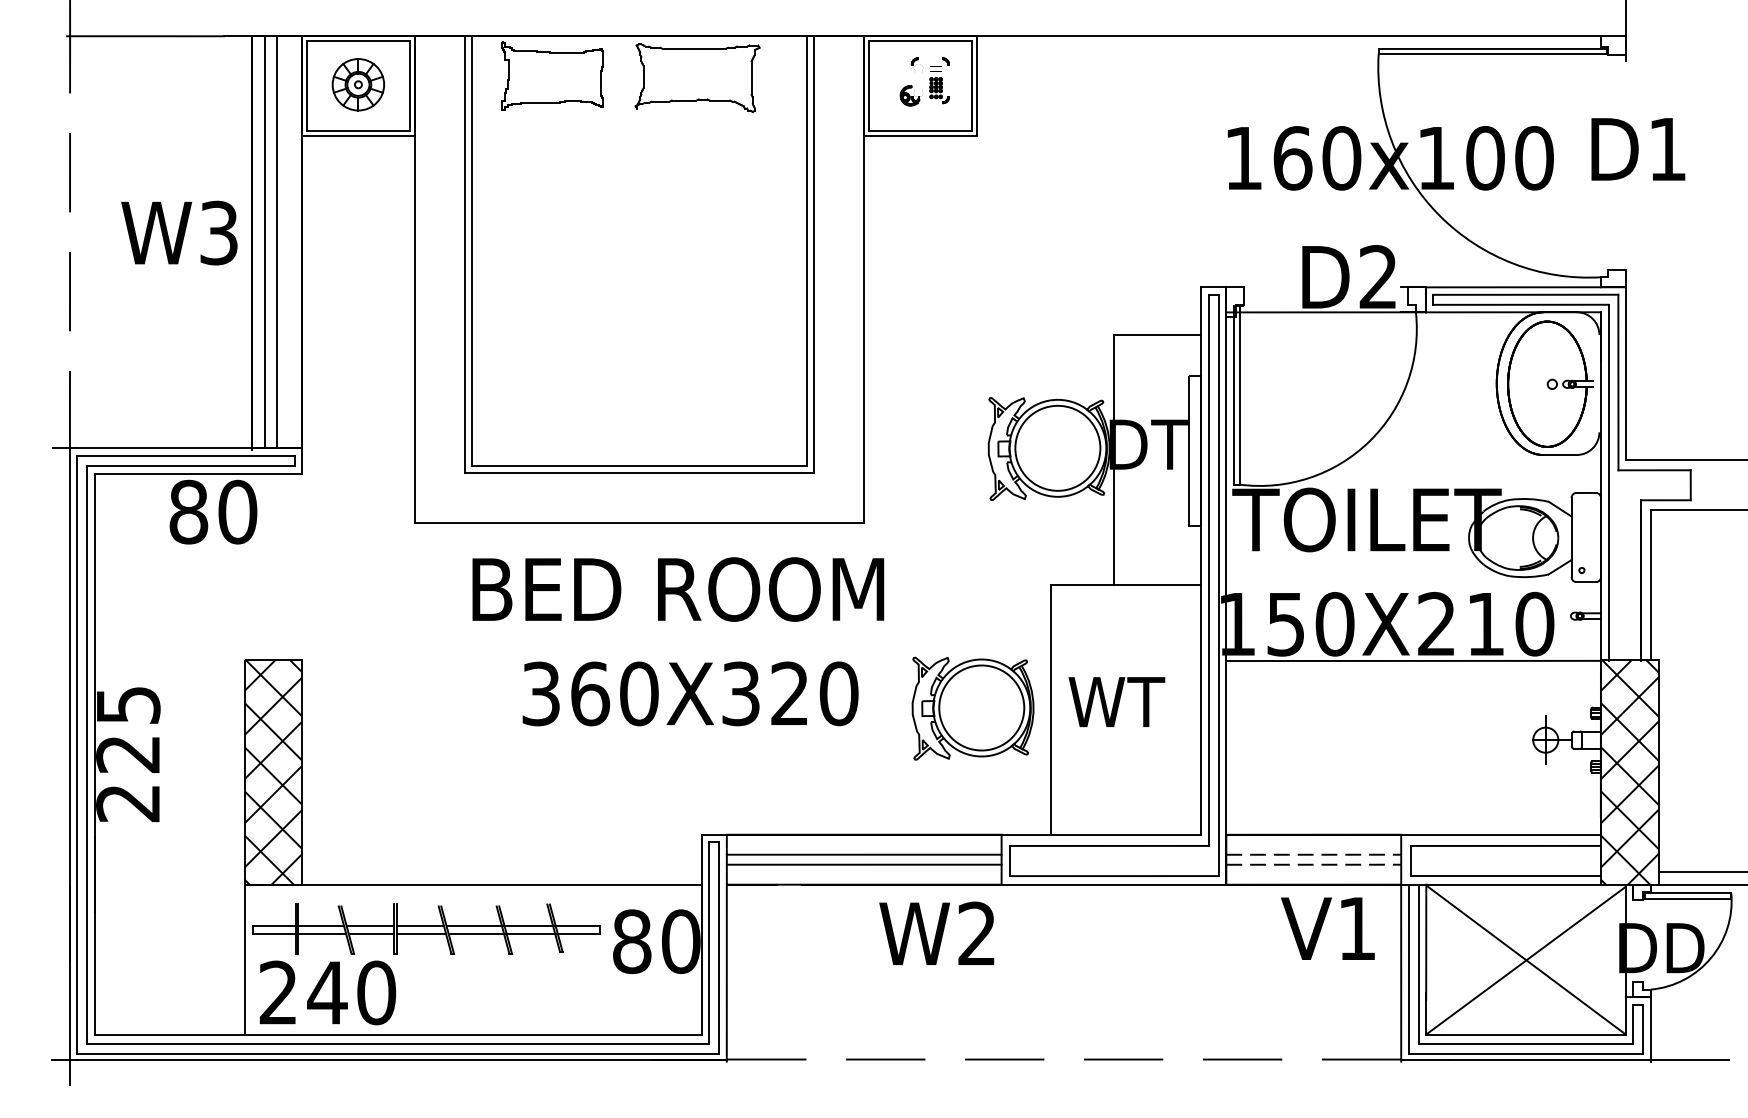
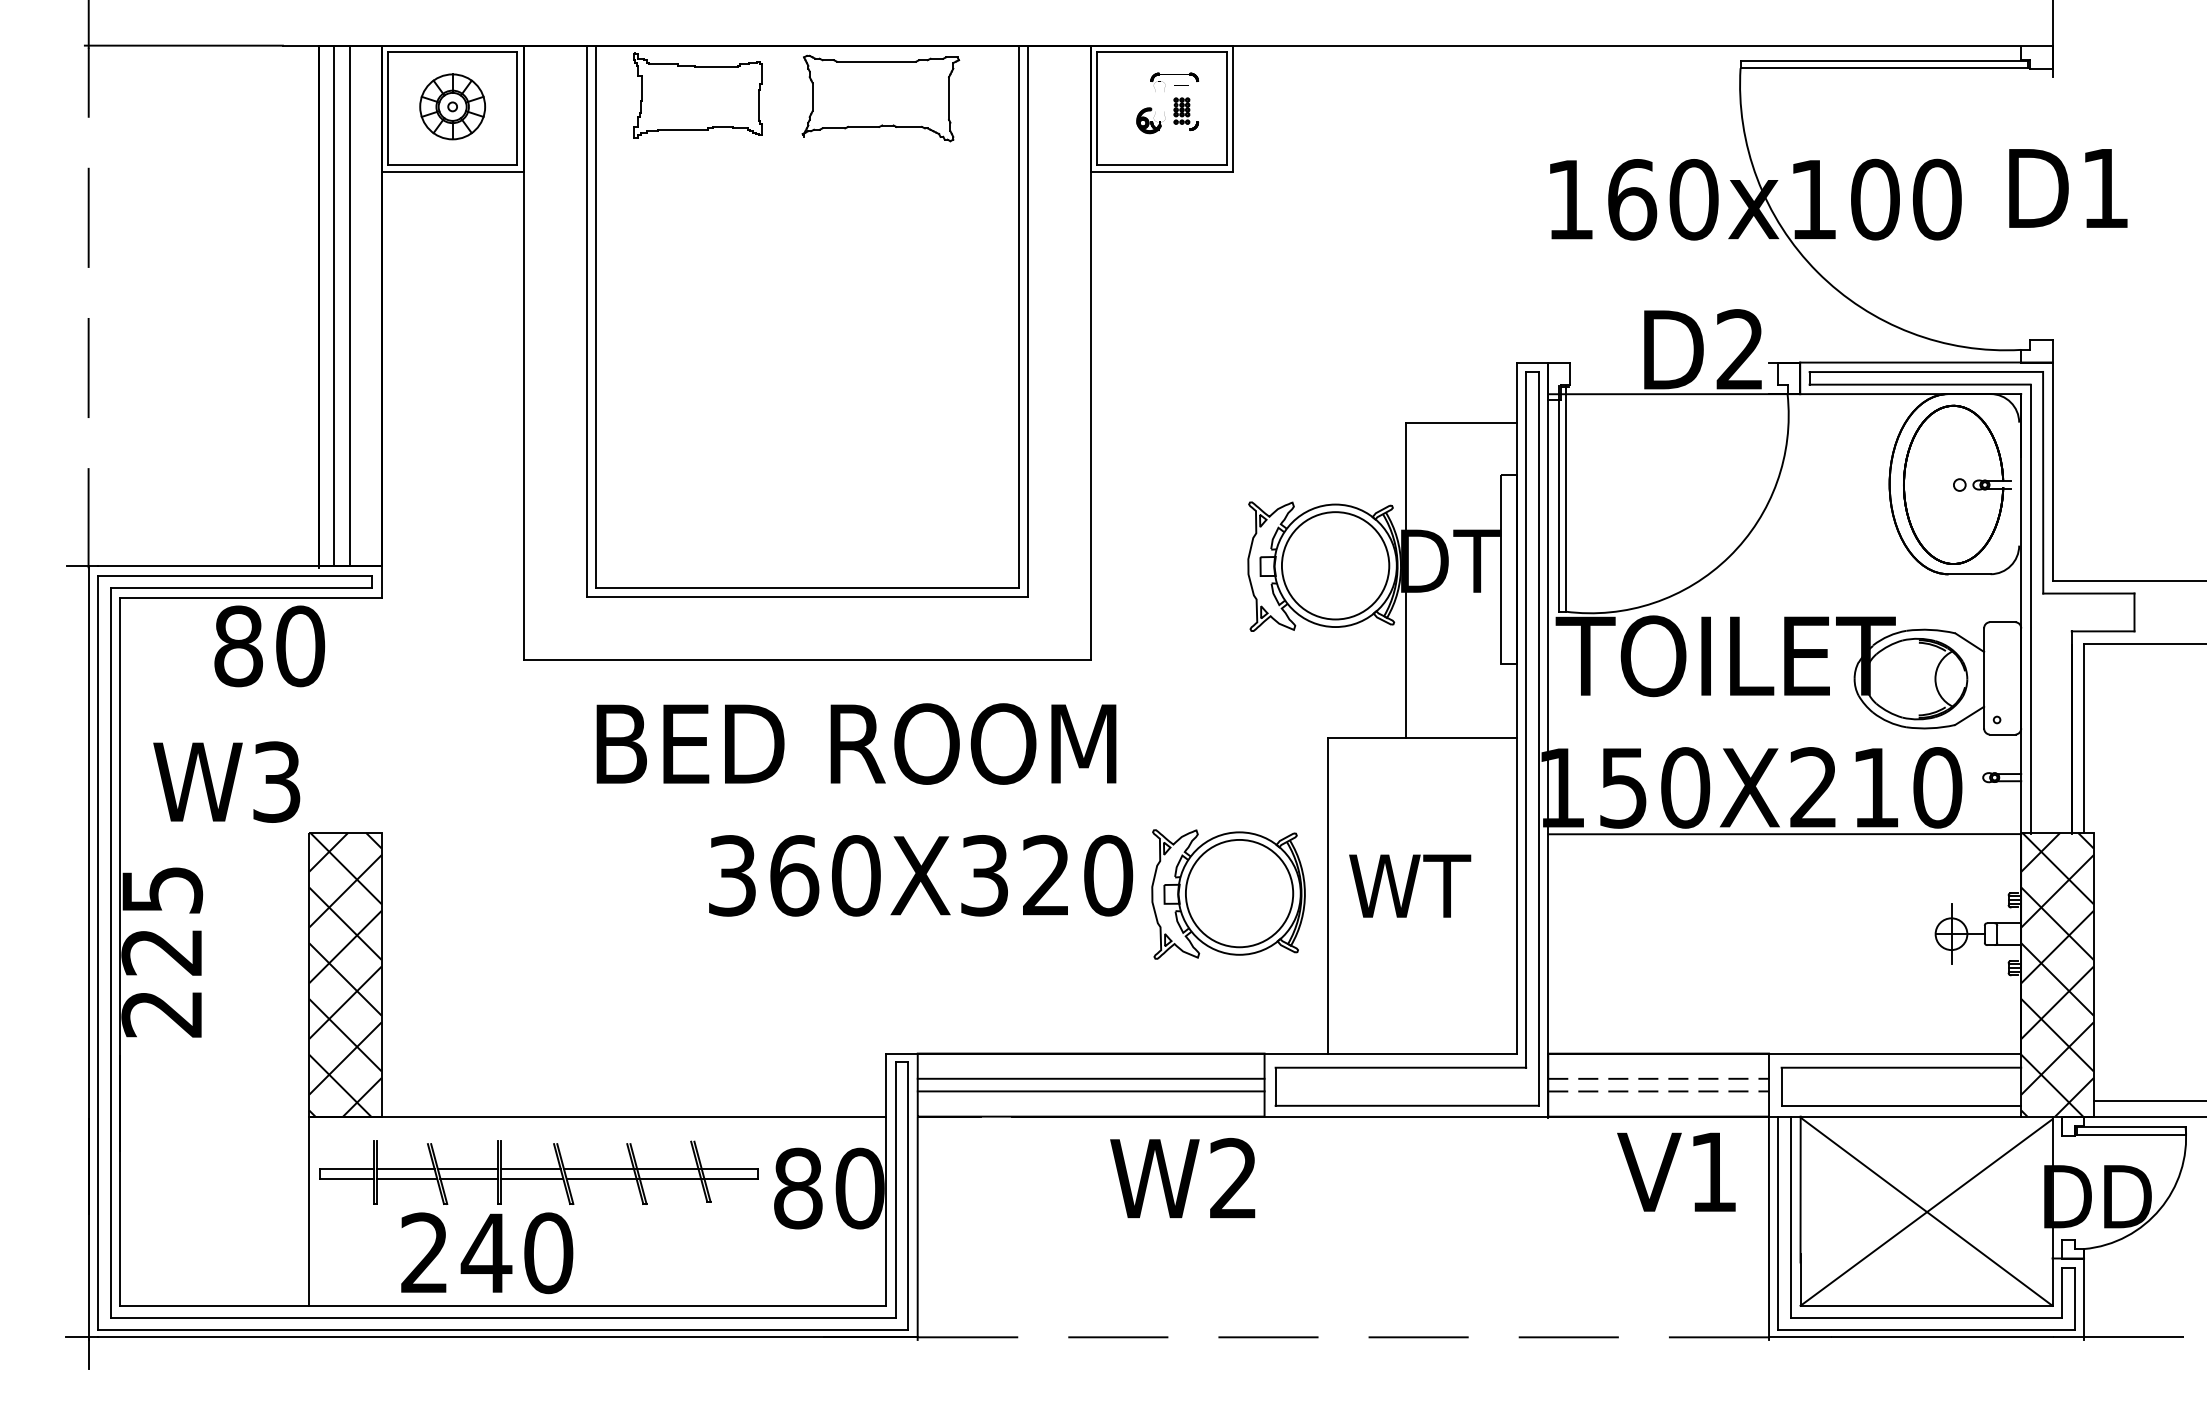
text: (179, 232) -> (226, 781), moved
text: (691, 693) -> (921, 875), moved
text: (328, 993) -> (487, 1253), moved

